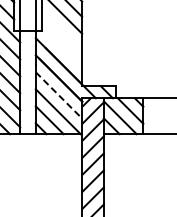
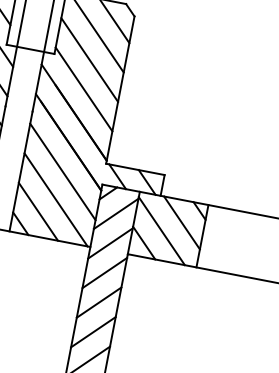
line: (61, 30) -> (88, 59), added
line: (61, 47) -> (83, 89), added
line: (59, 95) -> (63, 172), dashed -> solid

